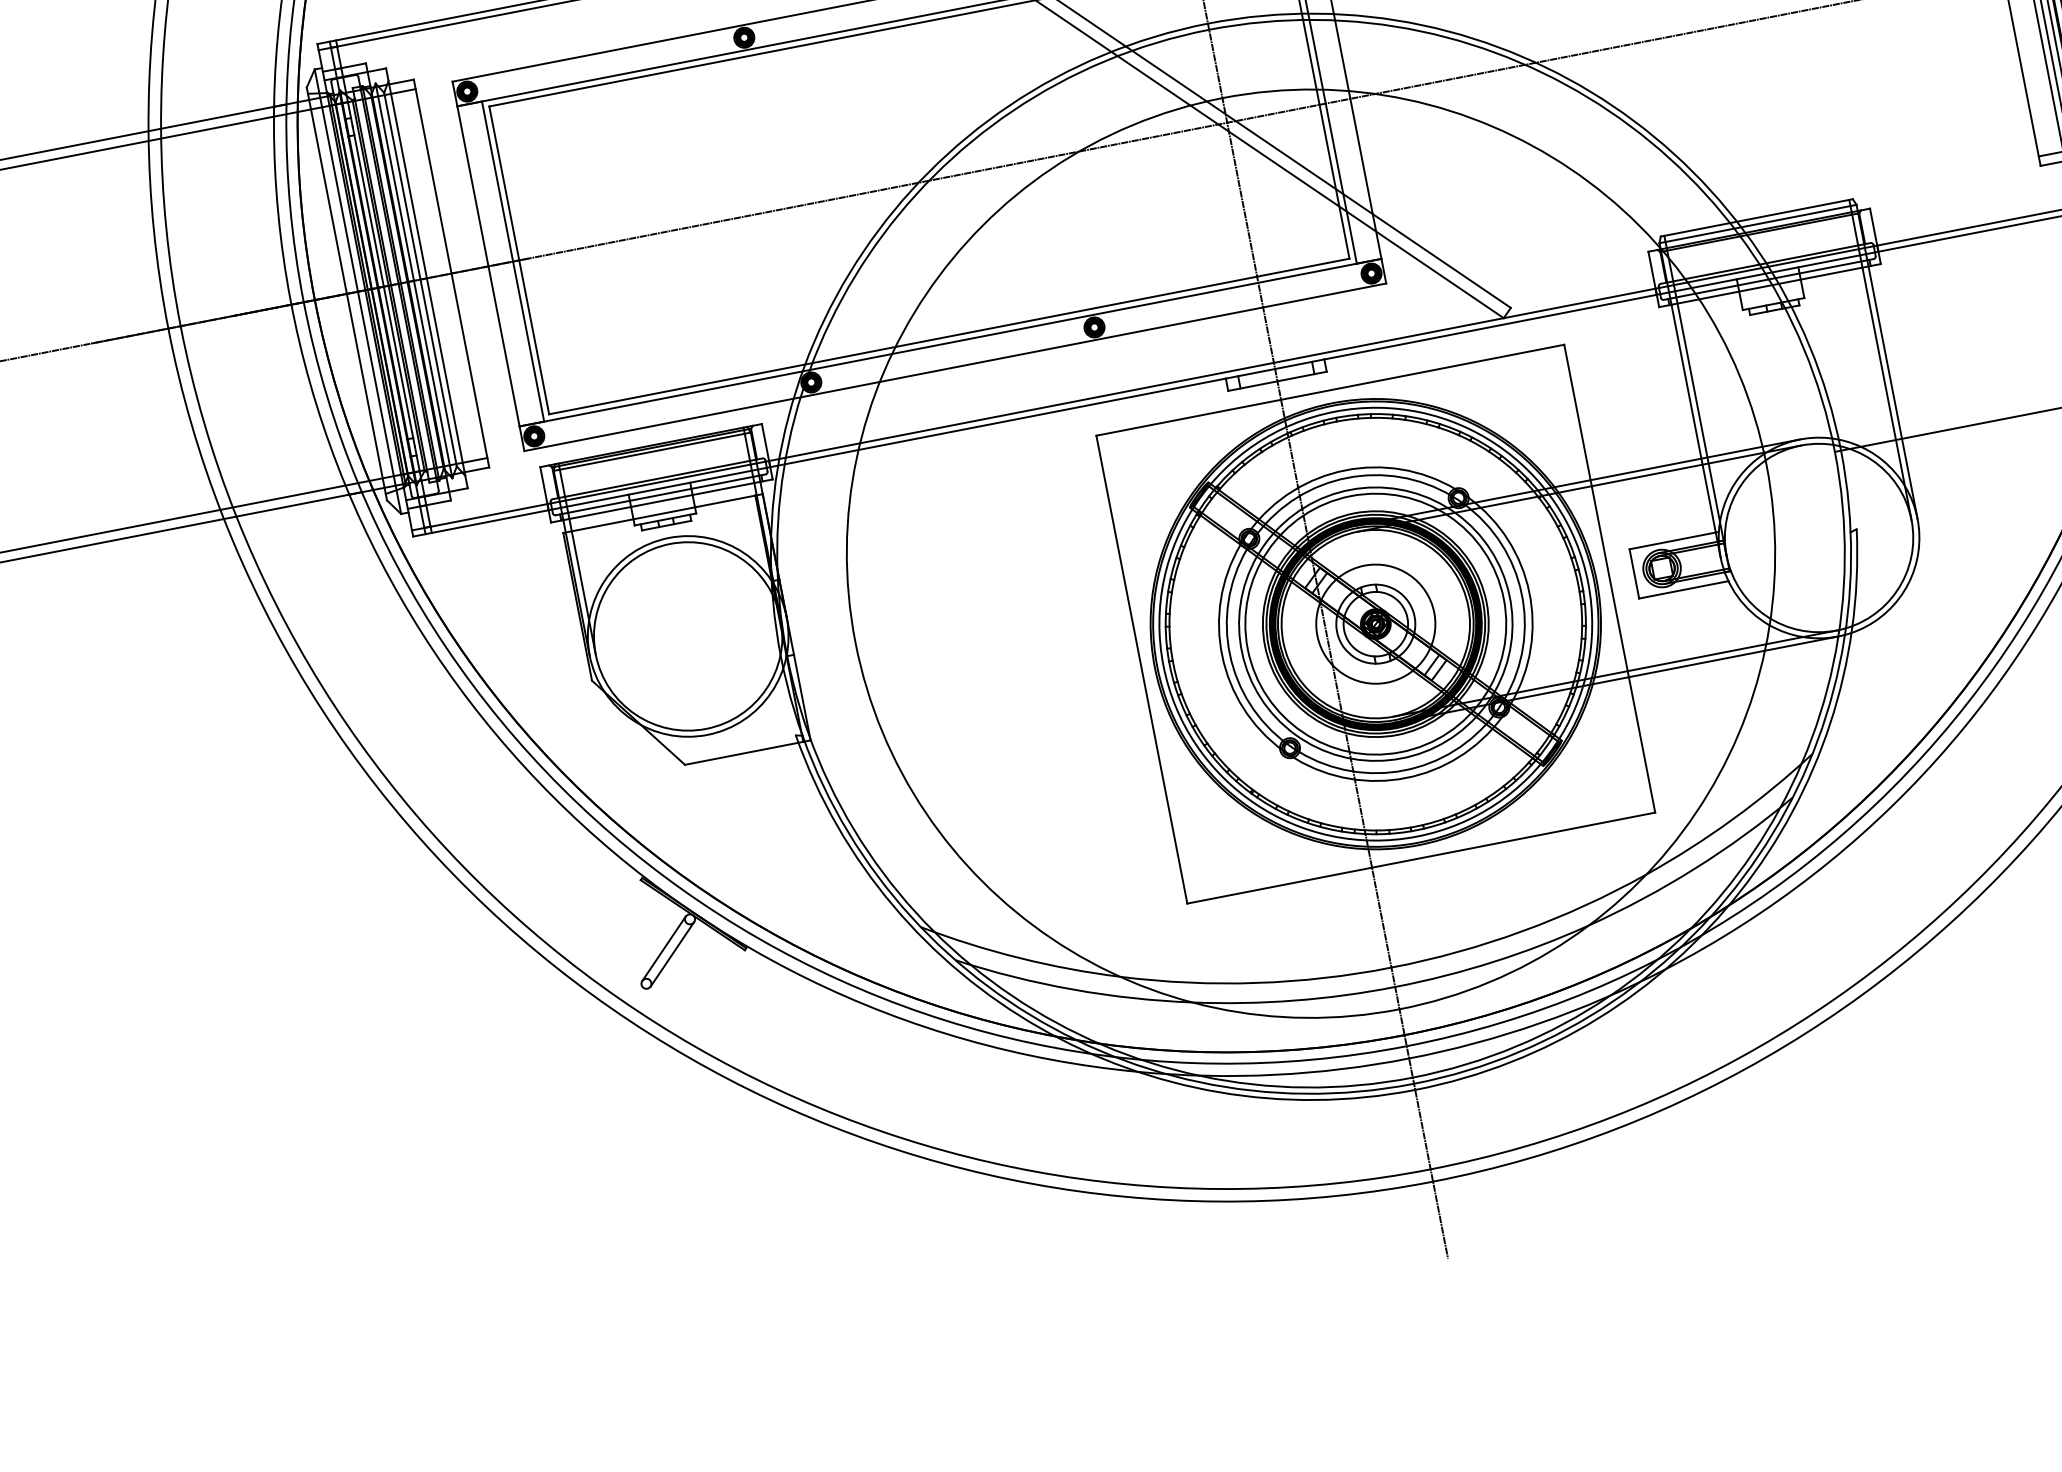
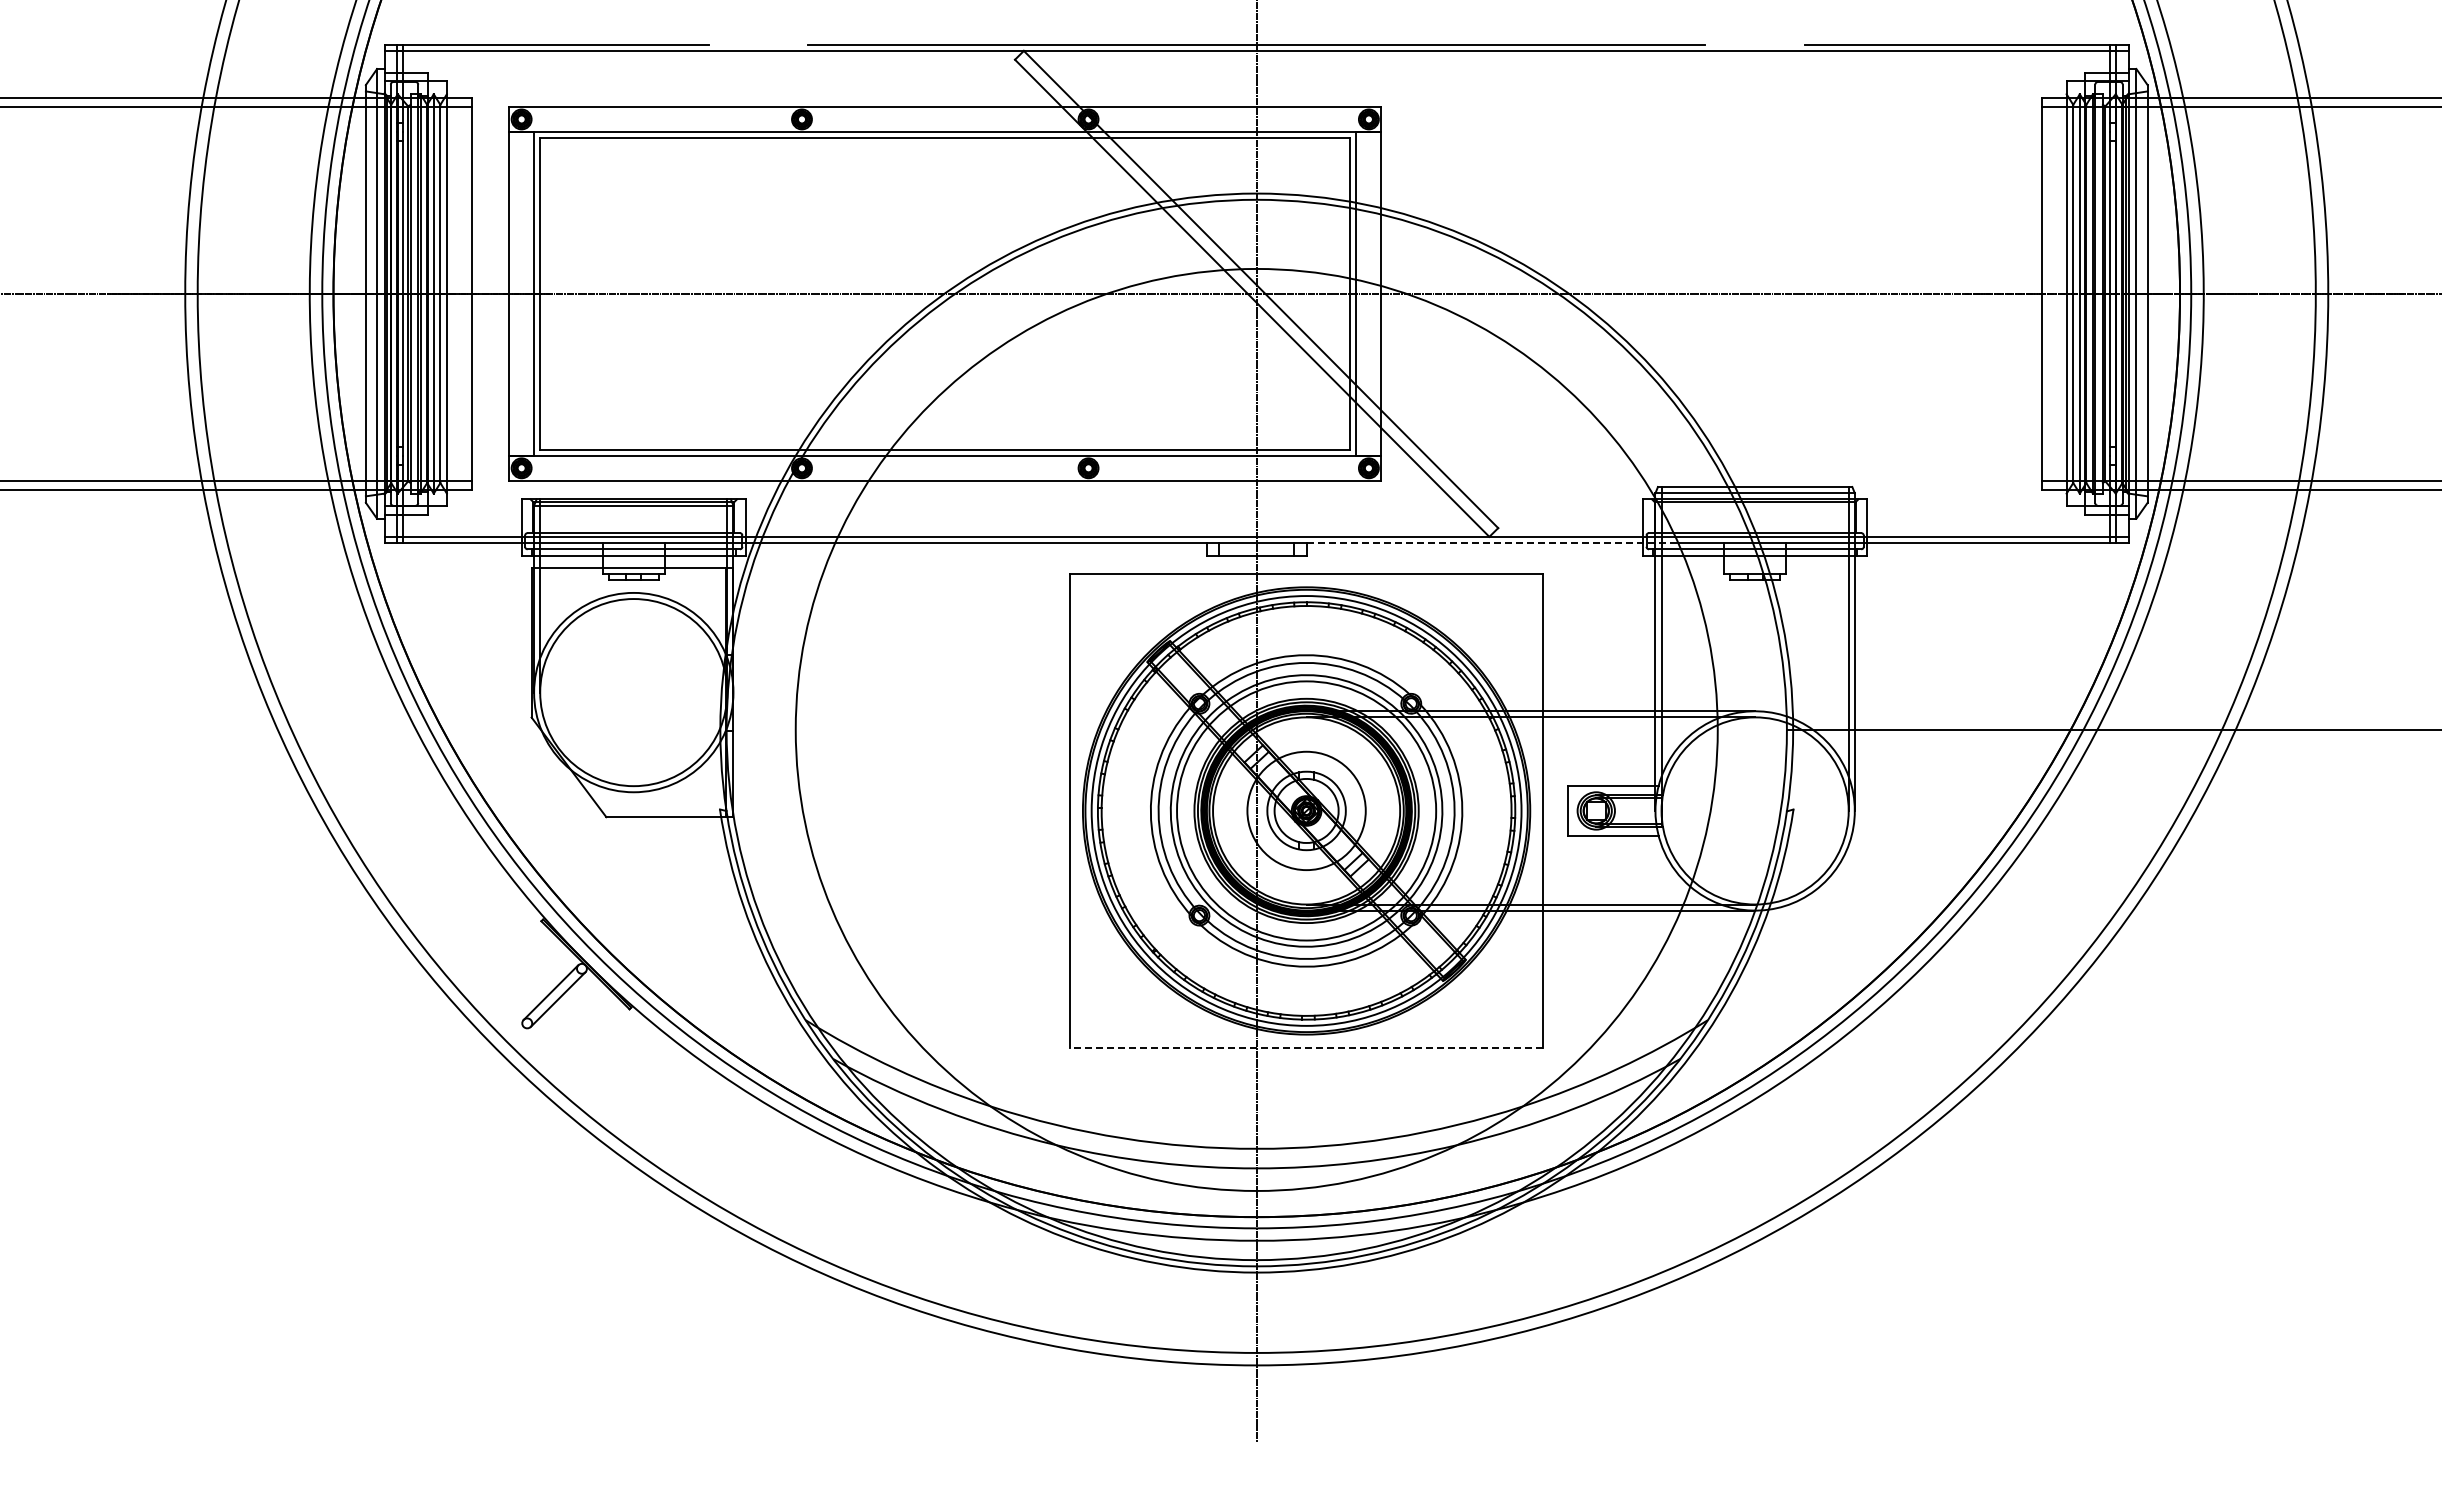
line: (1508, 324) -> (1492, 543), solid -> dashed
line: (1421, 857) -> (1306, 1047), solid -> dashed

